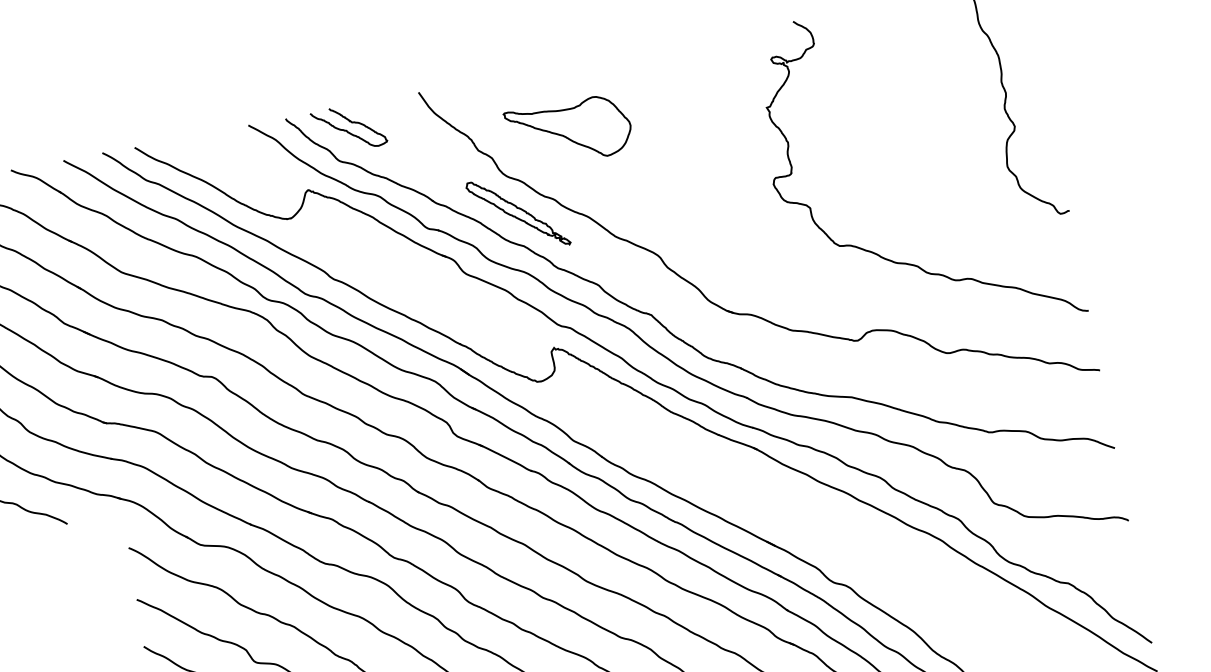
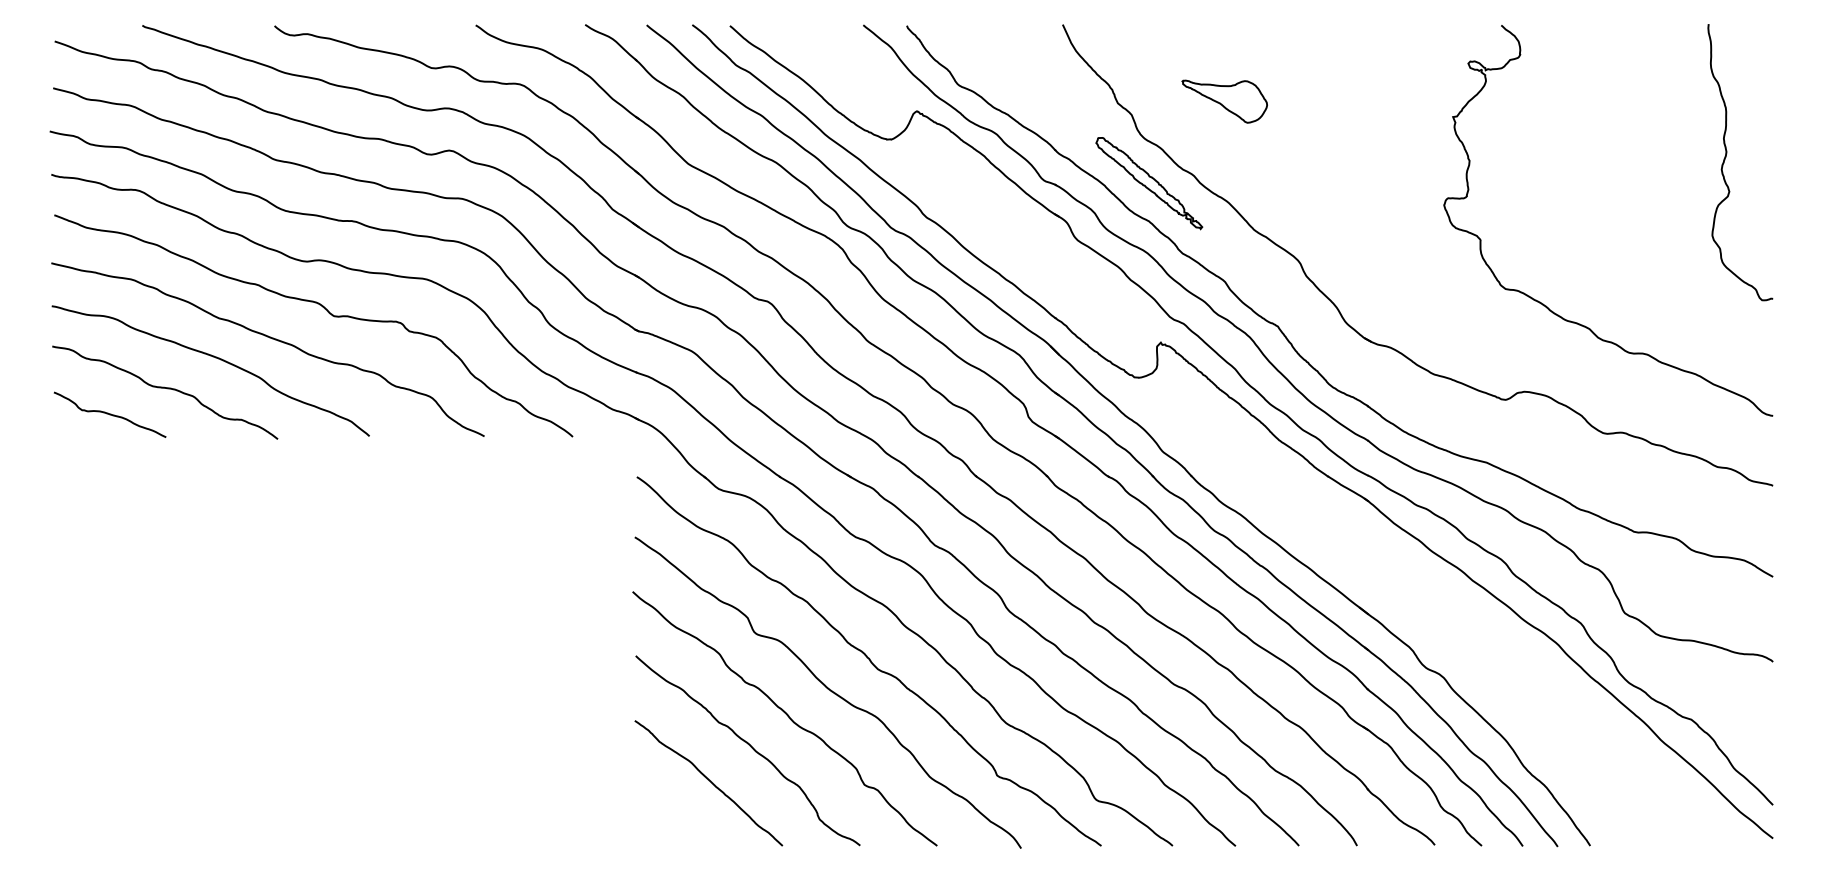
curve: (347, 130) -> (974, 52), removed
part: (569, 131) -> (1224, 101), size x0.6

